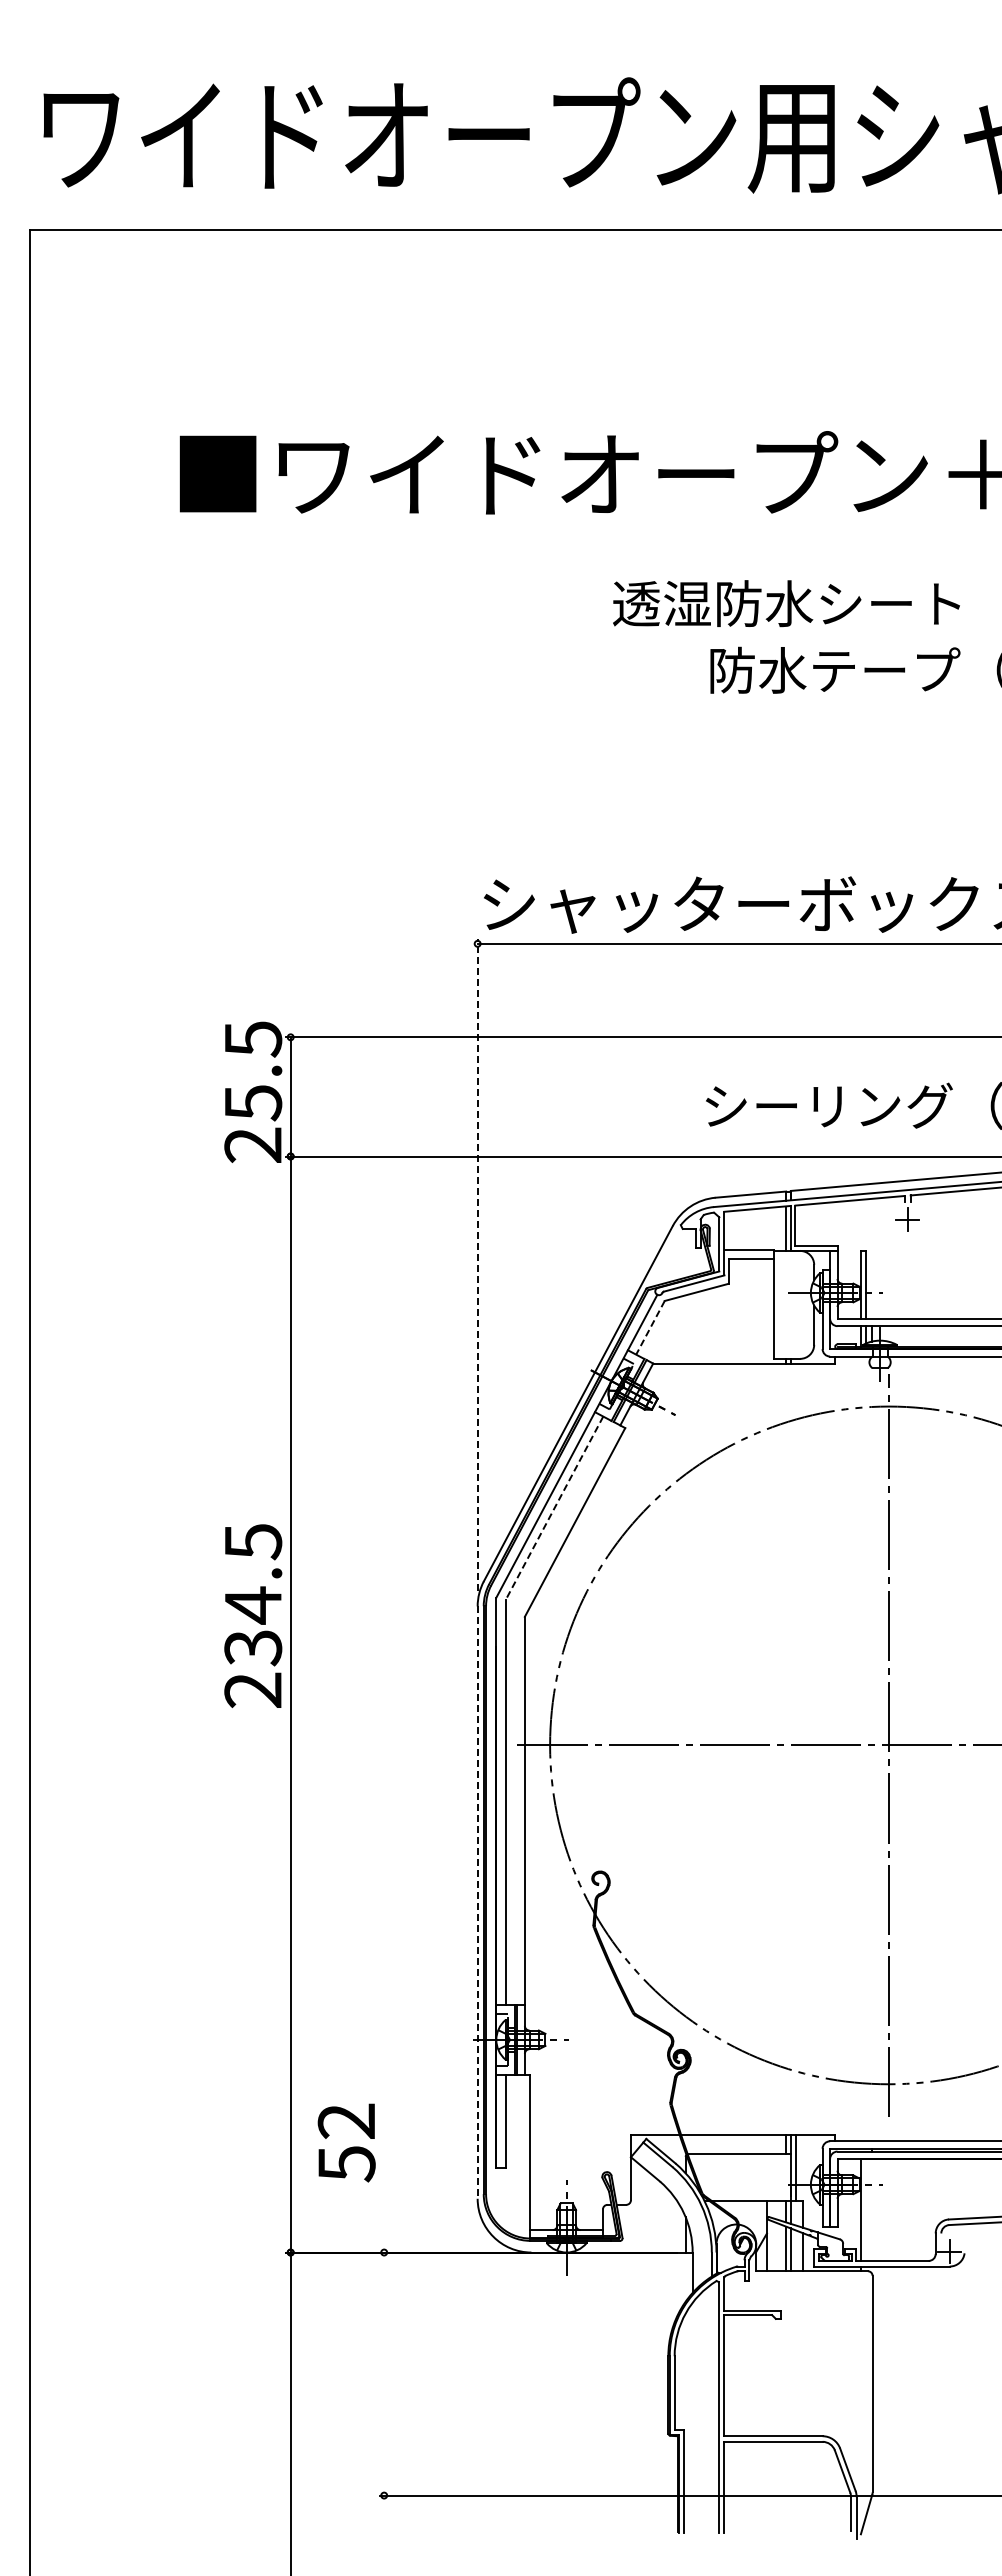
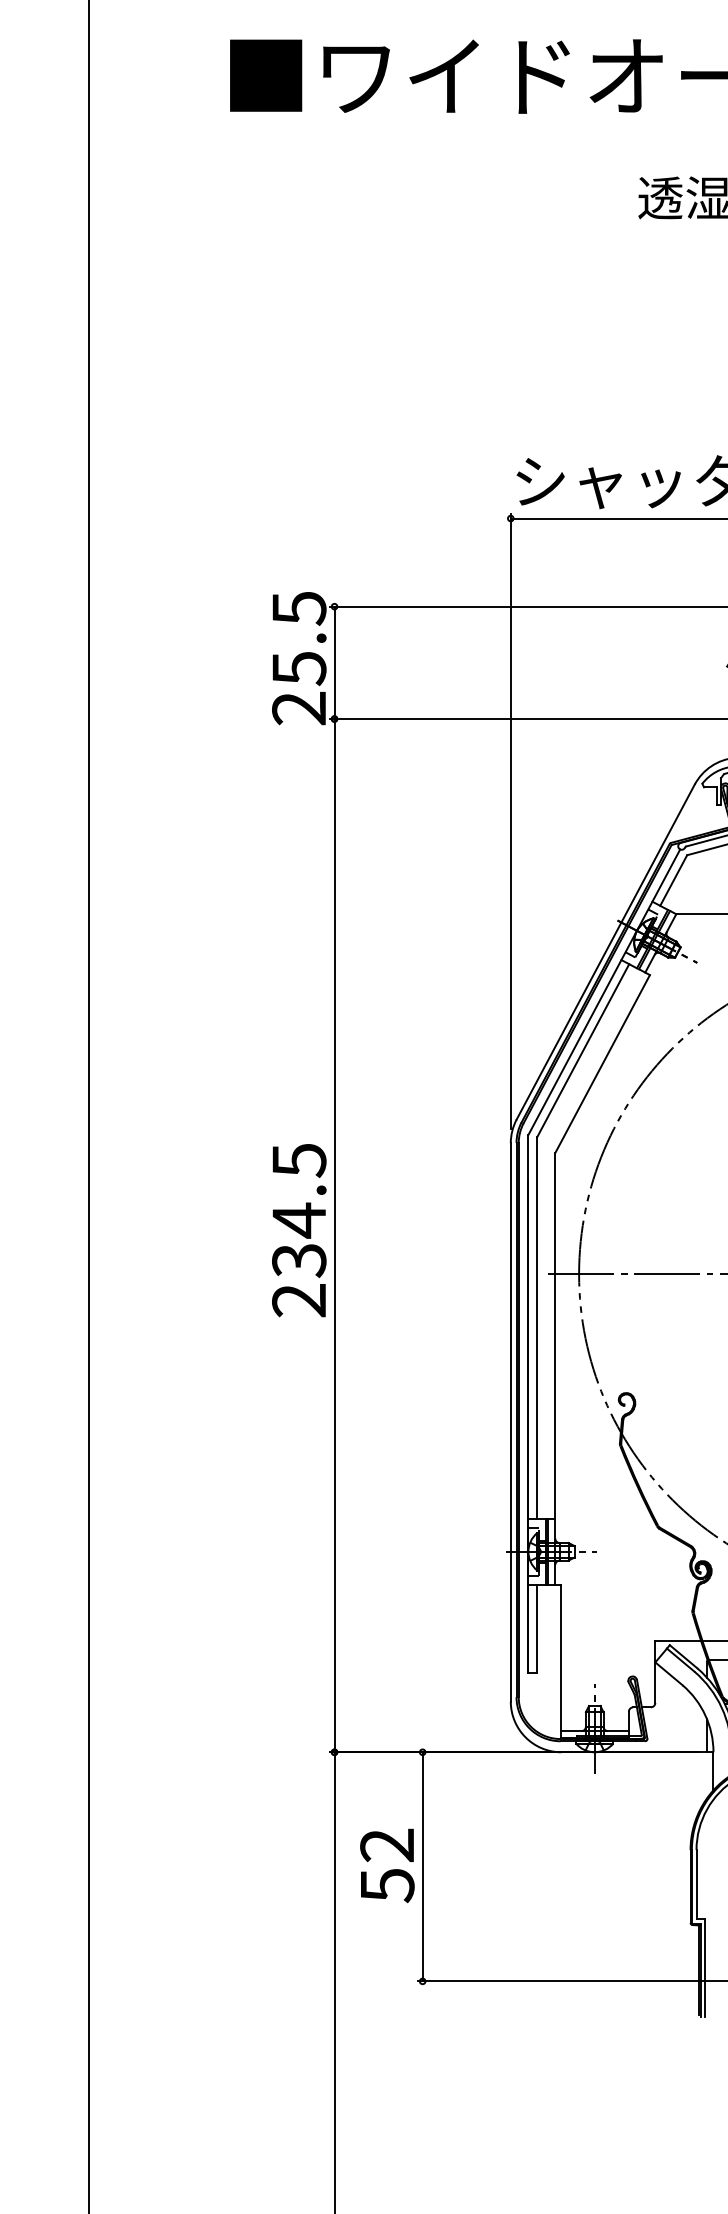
line: (477, 1264) -> (510, 820), dashed -> solid
line: (650, 1328) -> (673, 881), dashed -> solid
line: (554, 1508) -> (583, 1050), dashed -> solid
text: (253, 1615) -> (299, 1229), moved
line: (477, 1903) -> (510, 1423), dashed -> solid
text: (346, 2142) -> (387, 1865), moved
line: (384, 2373) -> (422, 1866), added

